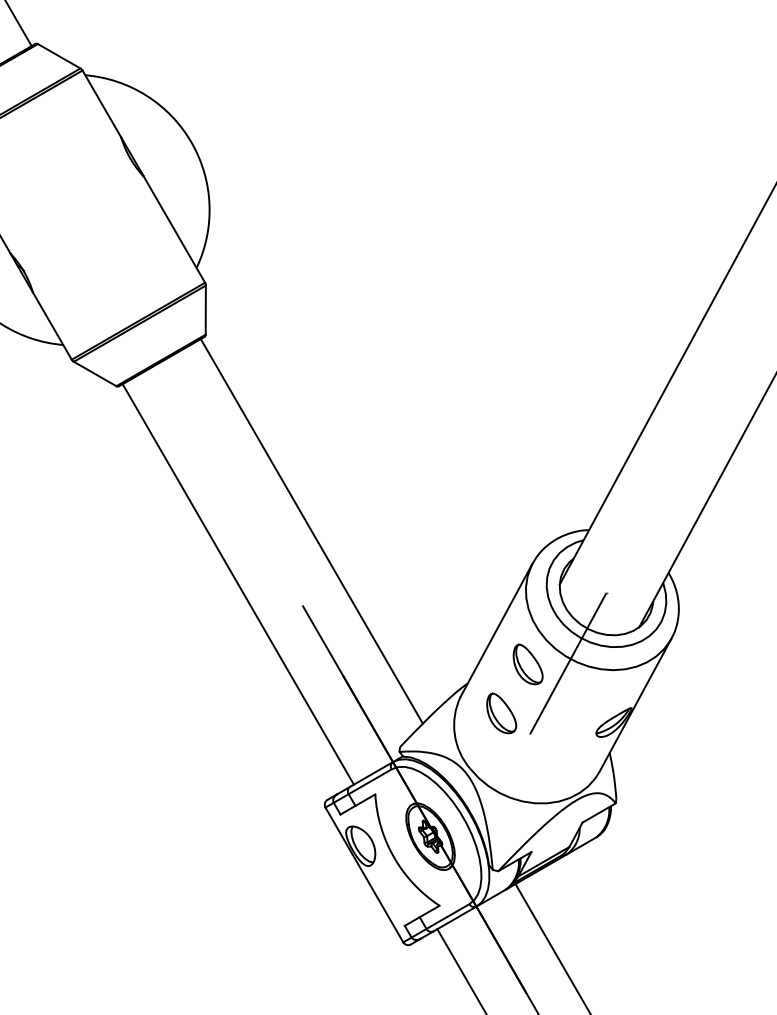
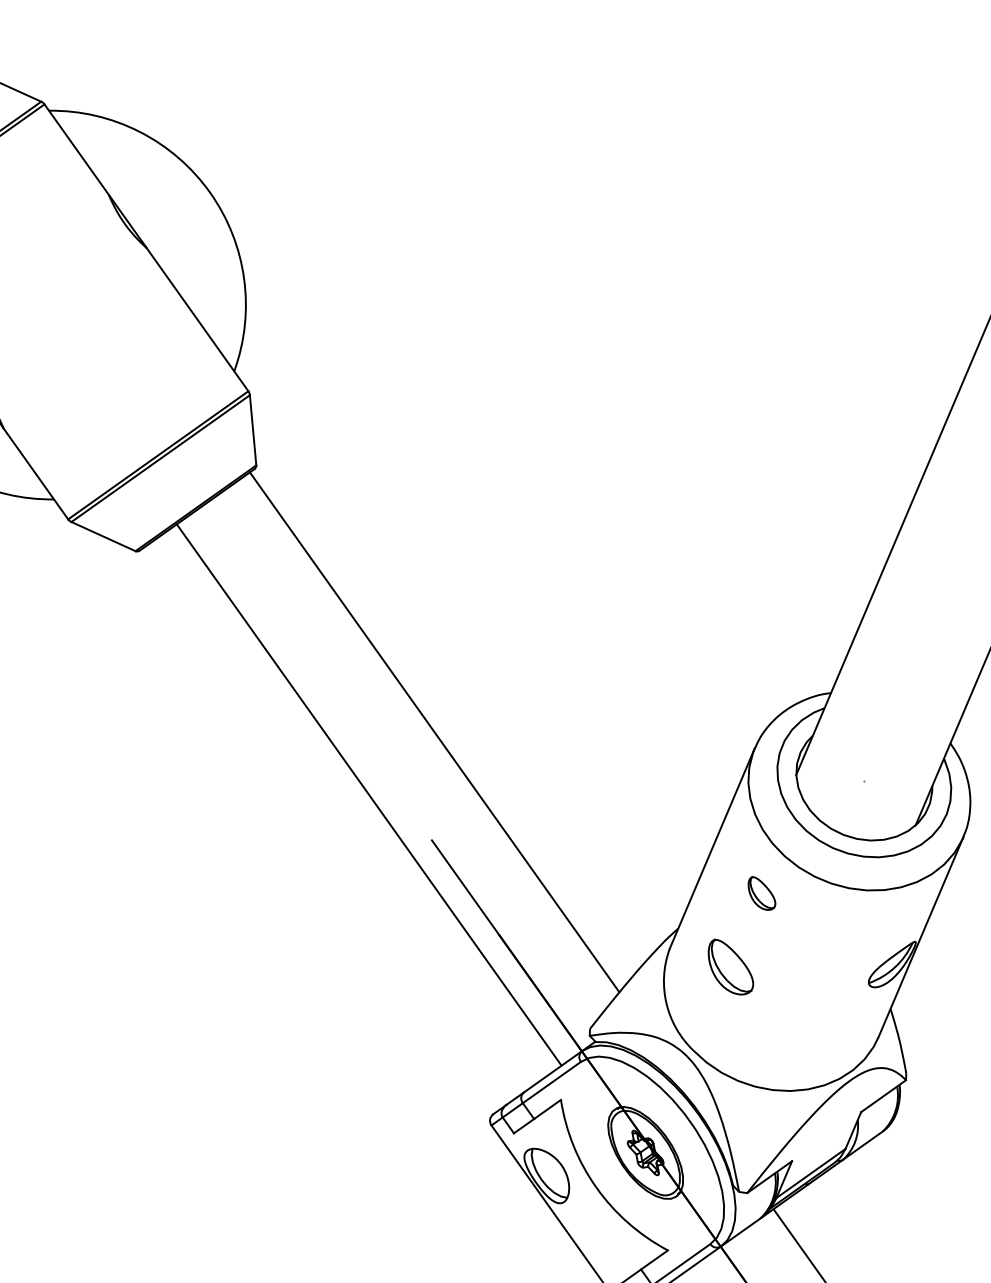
line: (237, 584) -> (367, 795), moved
line: (568, 663) -> (819, 886), removed
part: (527, 664) -> (761, 893), size x0.6

